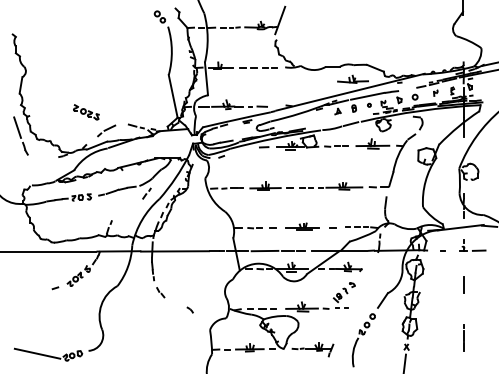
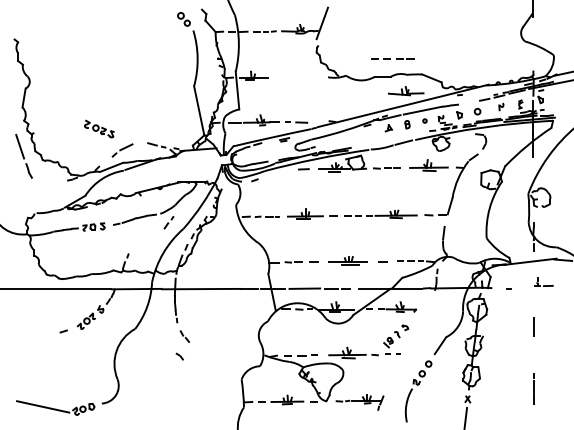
line: (256, 67) -> (390, 58), moved
part: (472, 245) -> (543, 282), size x0.6
part: (189, 309) -> (179, 356), moved

